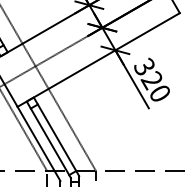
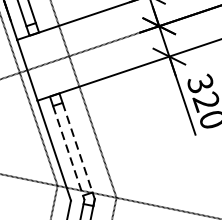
line: (58, 140) -> (78, 151), solid -> dashed
line: (51, 143) -> (69, 153), solid -> dashed

